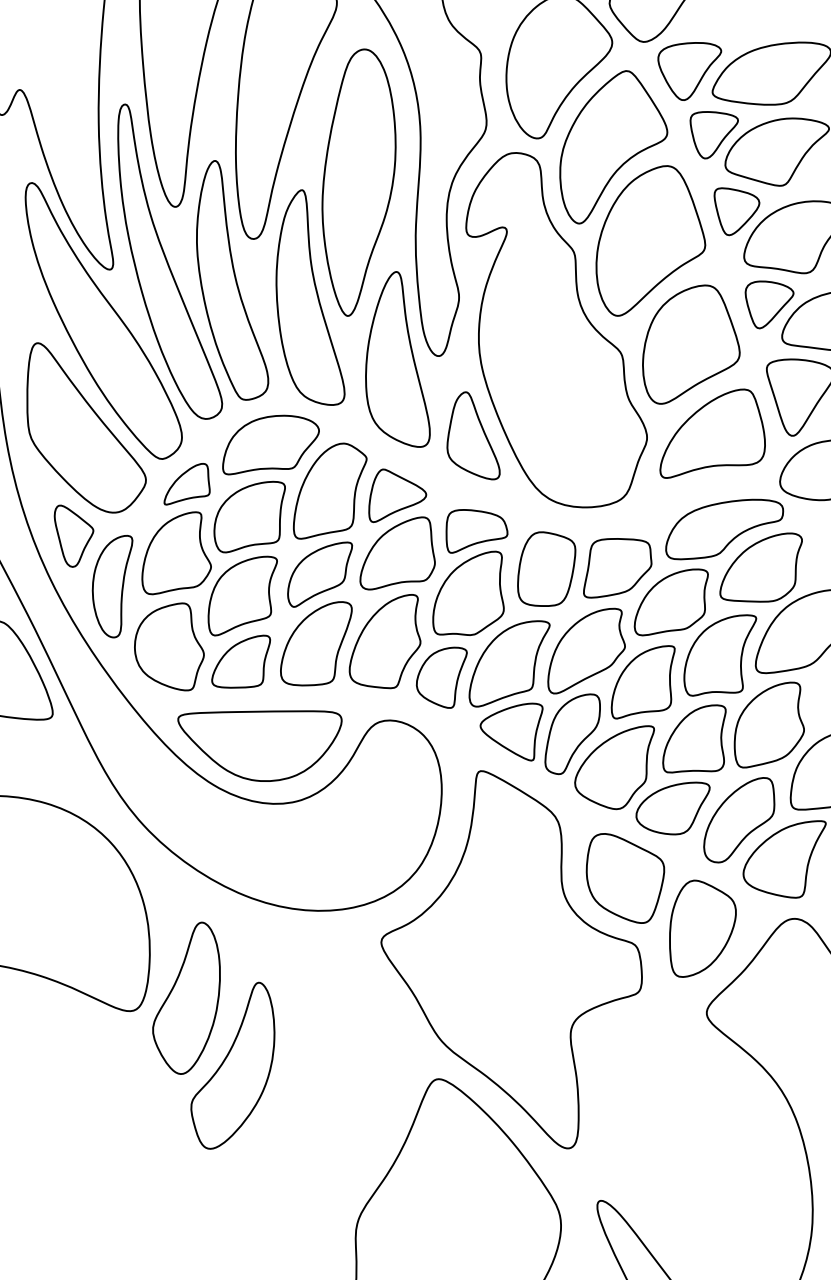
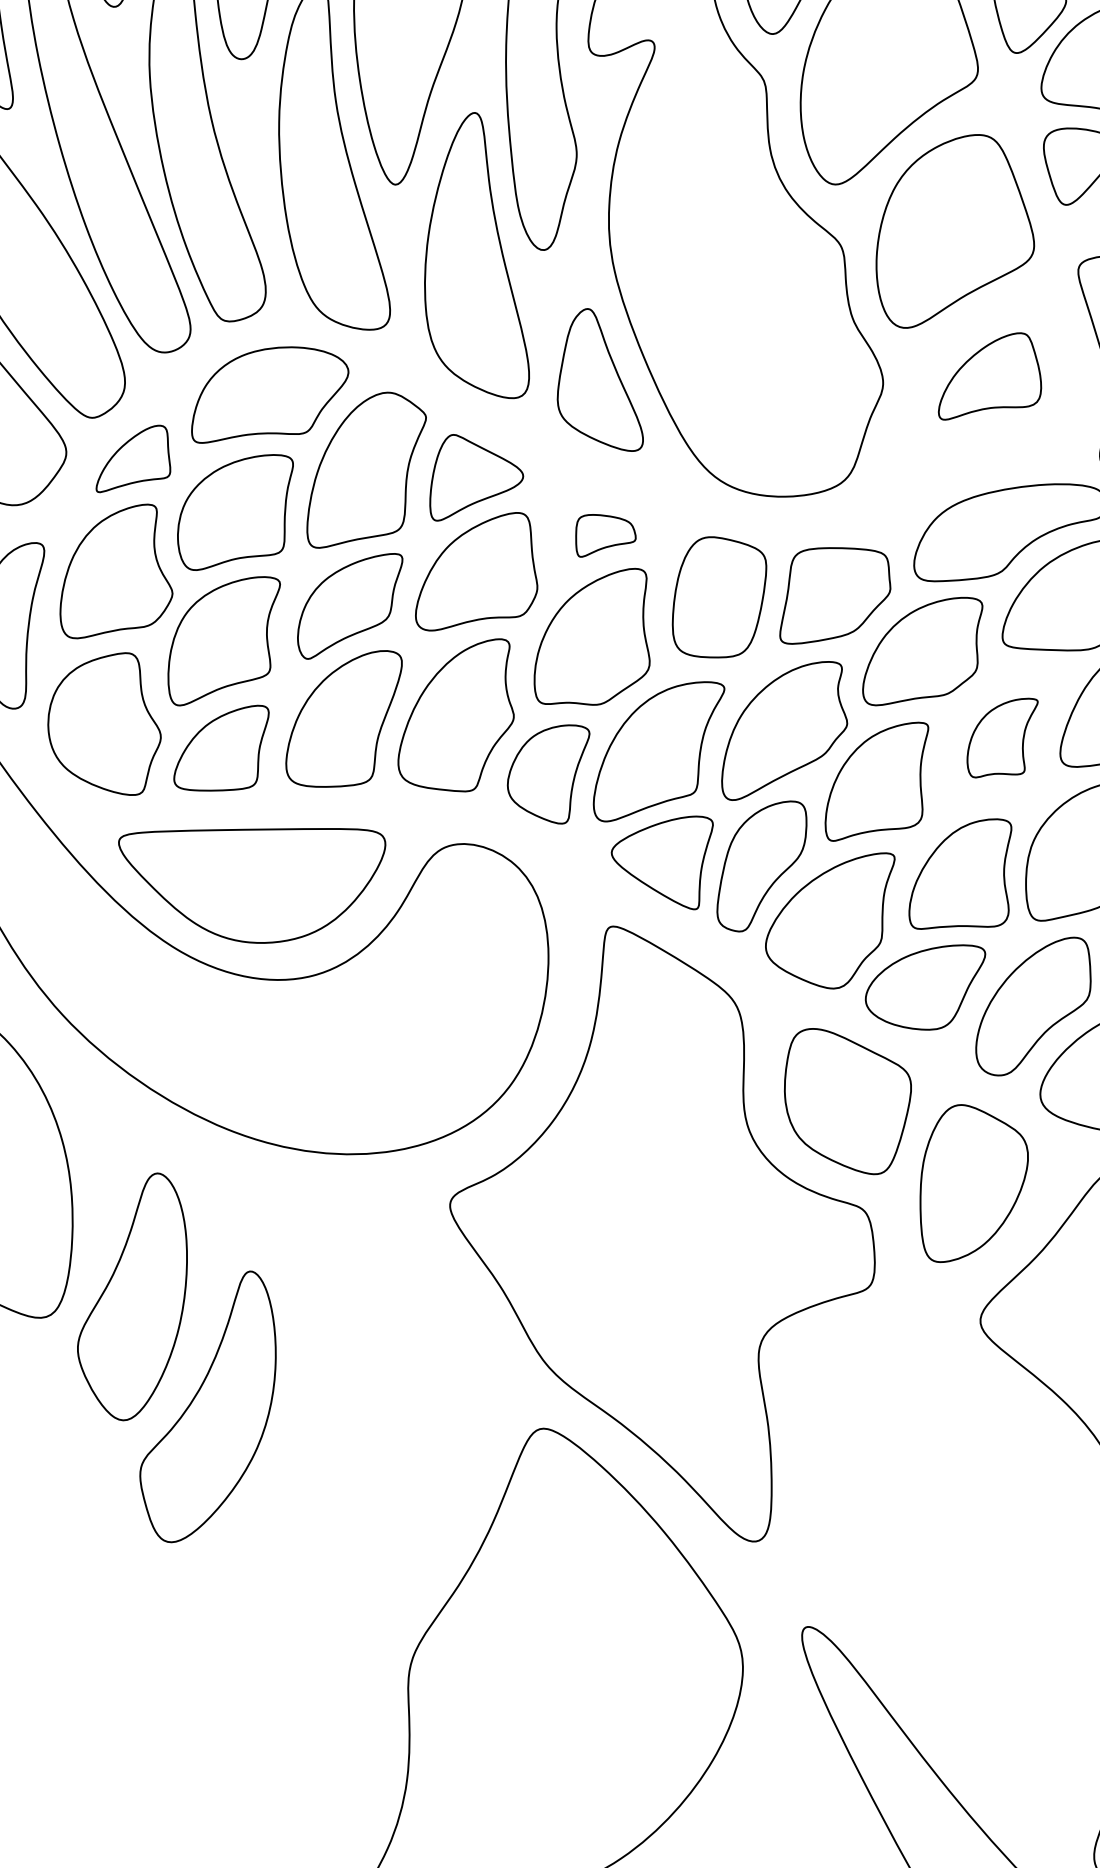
part: (712, 433) -> (989, 376), size x0.6
part: (476, 531) -> (605, 535), size x0.6
part: (720, 655) -> (1002, 738), size x0.6

